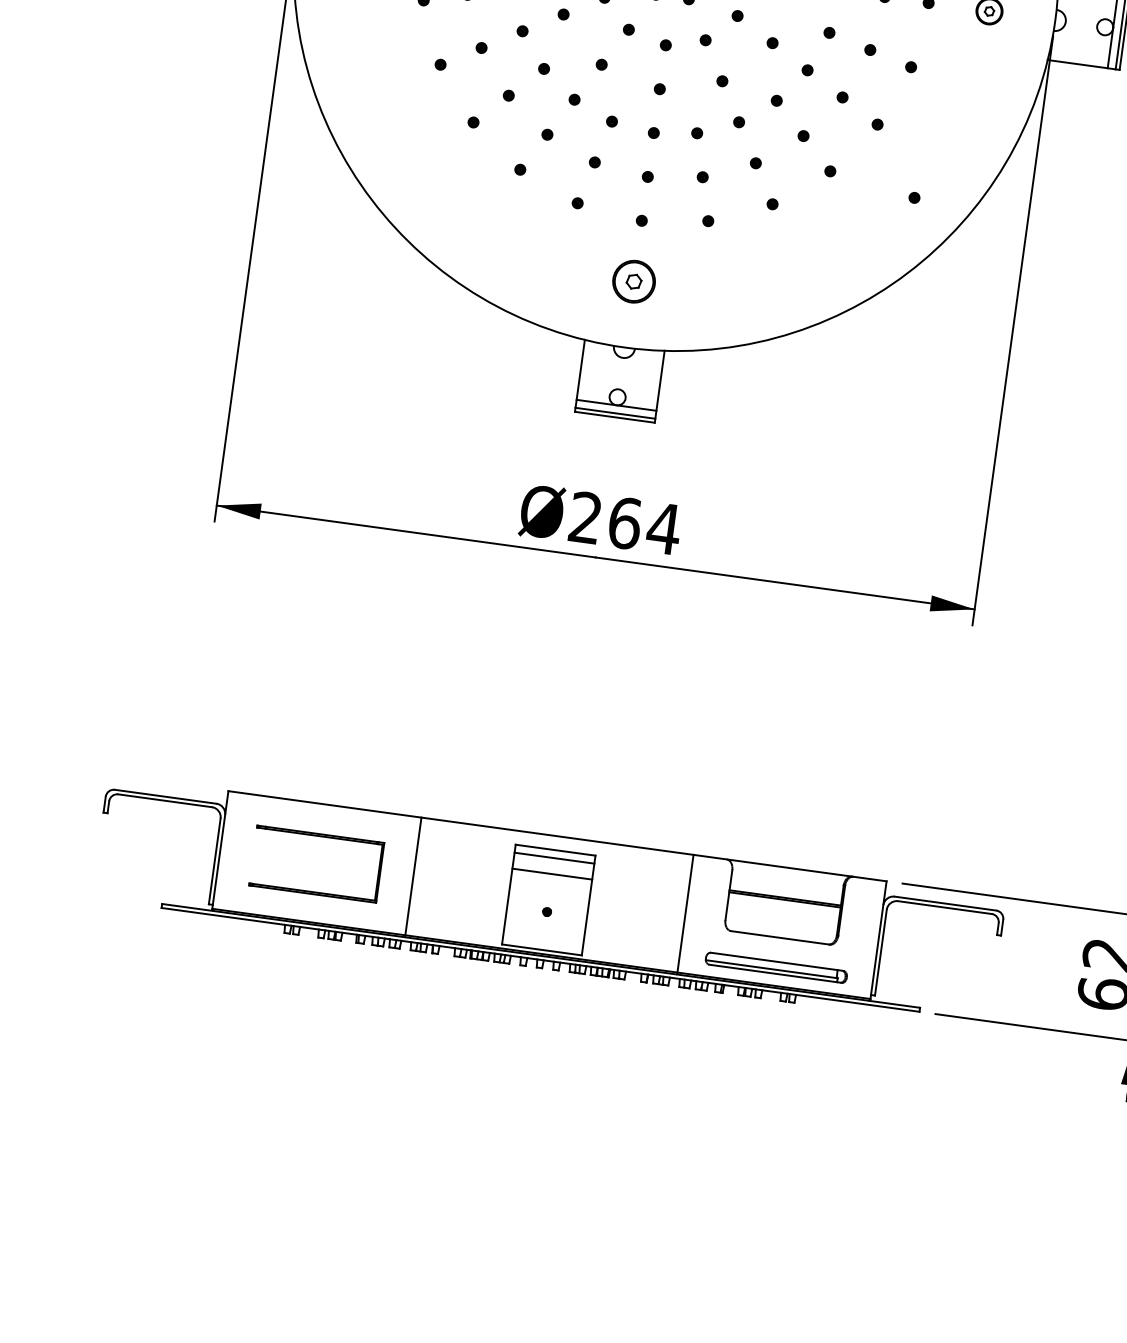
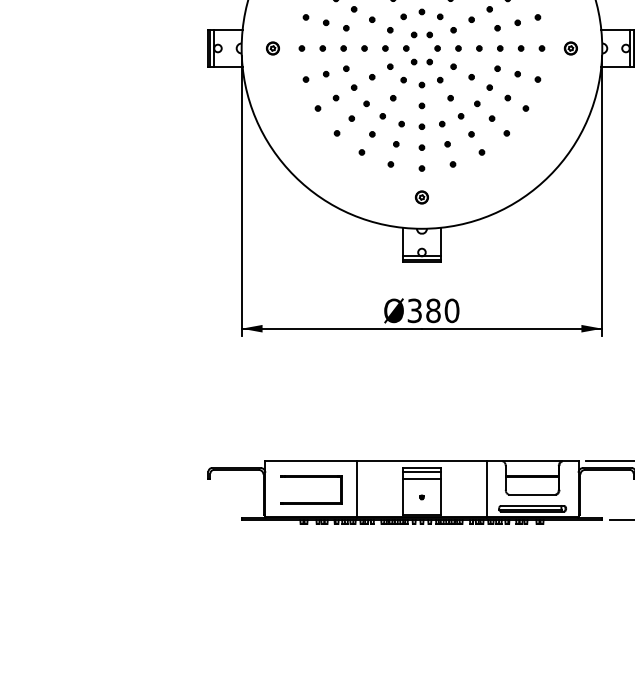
part: (913, 198) -> (547, 140), removed
part: (632, 281) -> (421, 197), size x0.62
text: (625, 522) -> (433, 310), Ø264 -> Ø380

